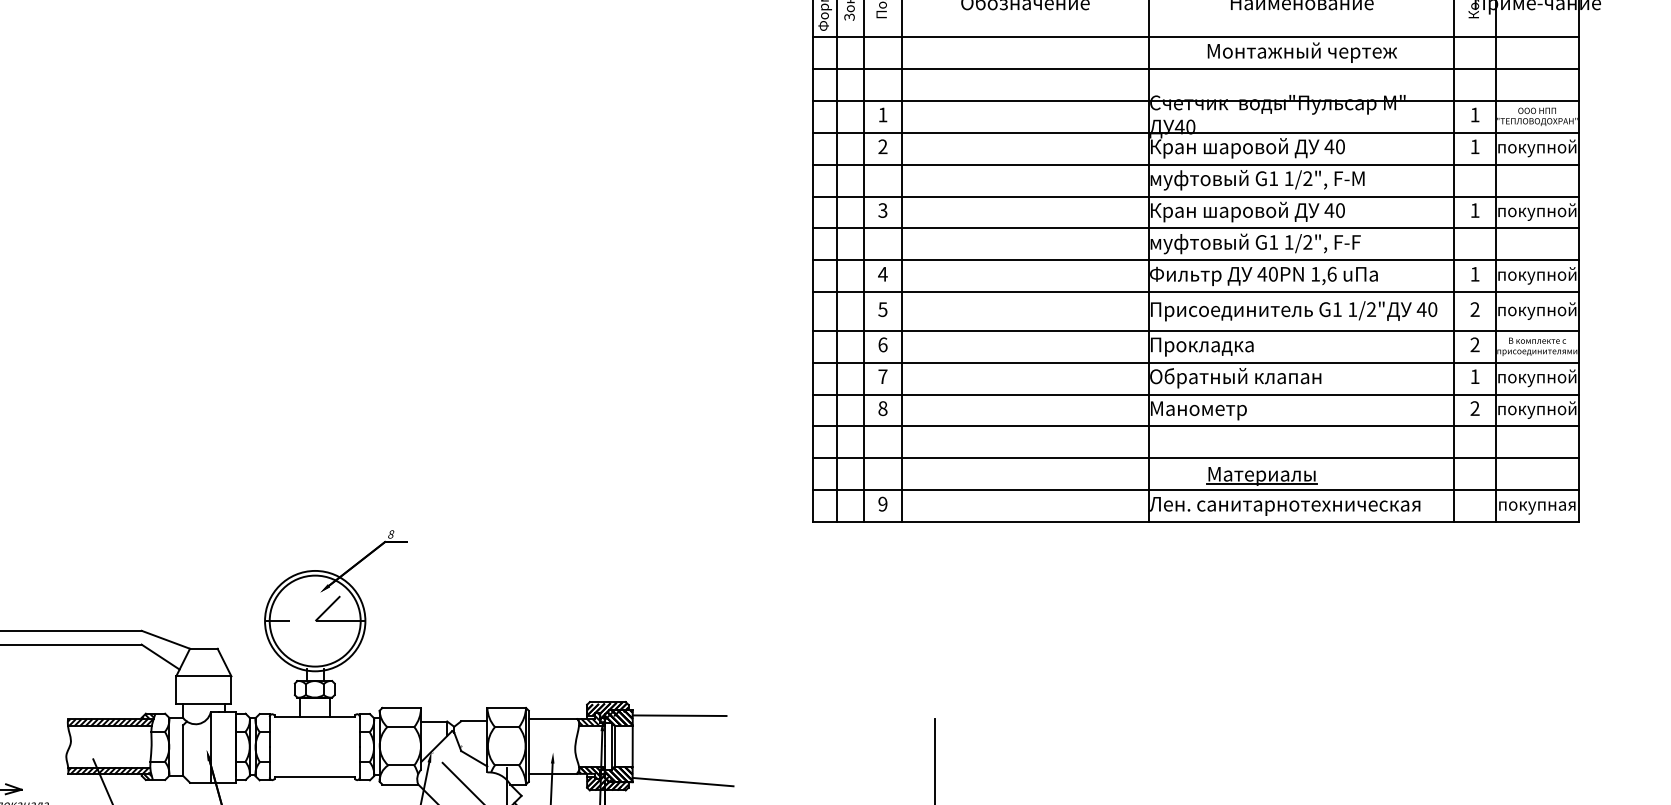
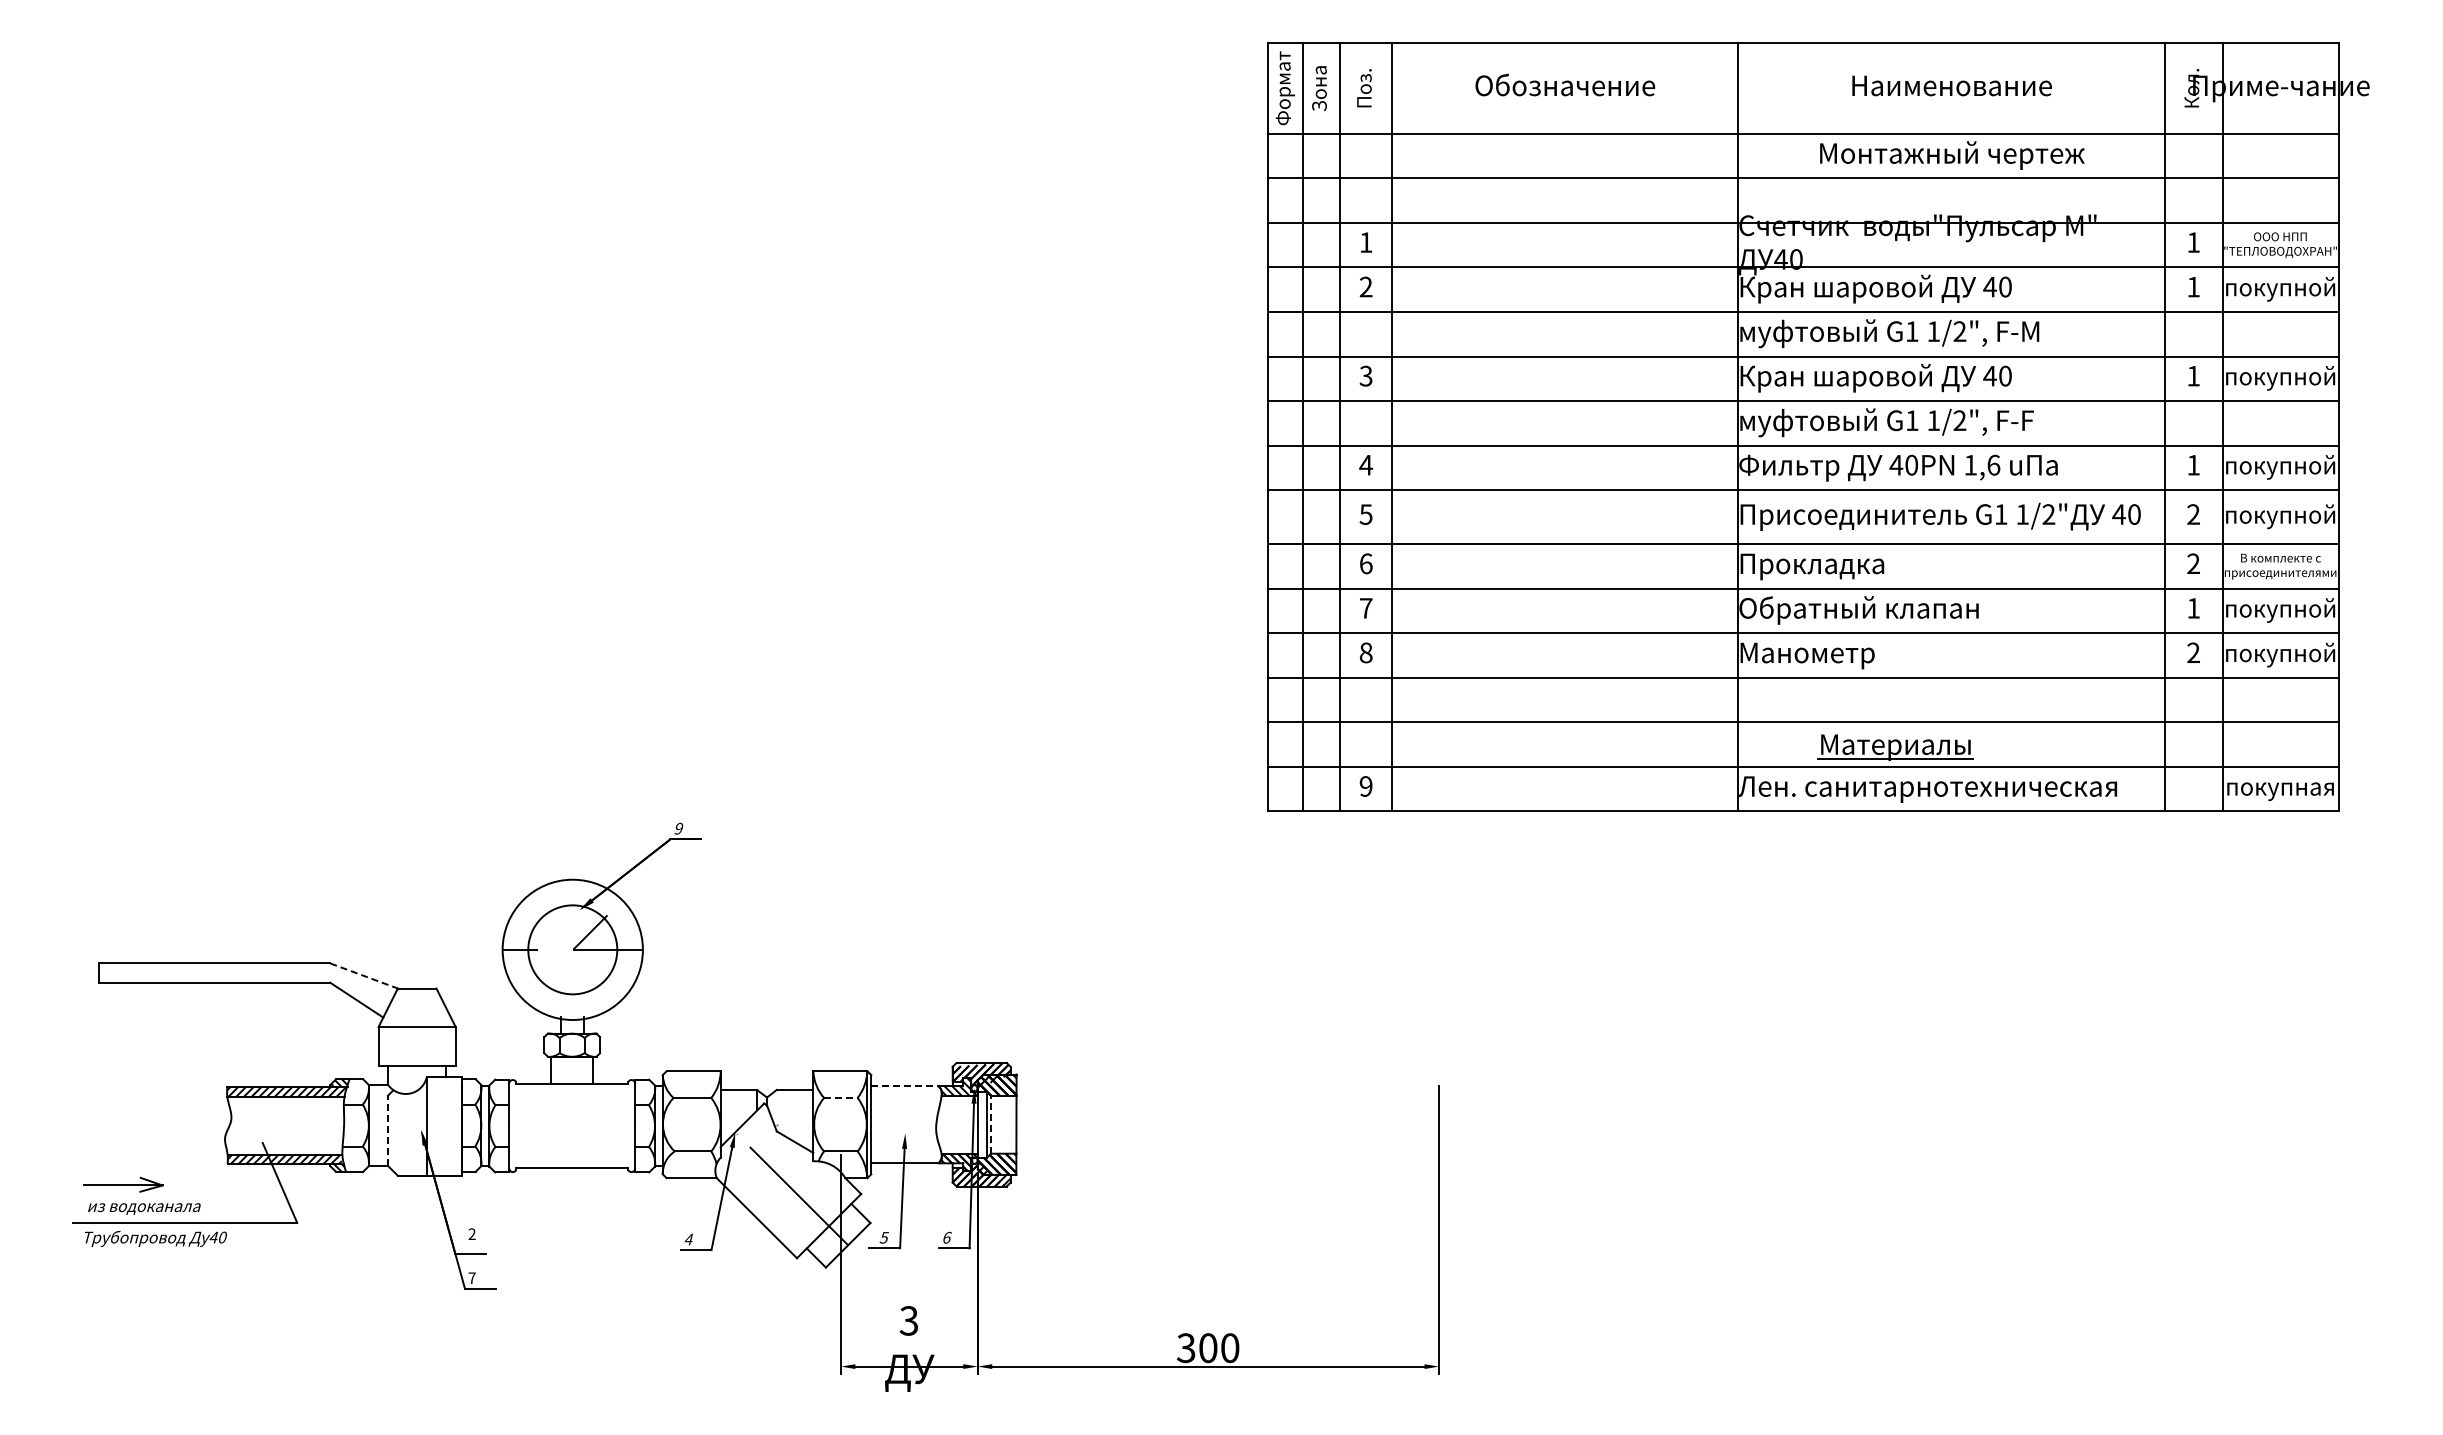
text: (390, 534) -> (678, 828), 8 -> 9
circle: (315, 620) -> (572, 949), size x0.7
line: (166, 640) -> (364, 976), solid -> dashed
line: (679, 715) -> (1081, 1081), removed
line: (553, 718) -> (905, 1086), solid -> dashed
line: (506, 726) -> (840, 1097), solid -> dashed
line: (614, 746) -> (991, 1124), solid -> dashed
line: (183, 750) -> (388, 1130), solid -> dashed
line: (682, 781) -> (1086, 1174), removed

